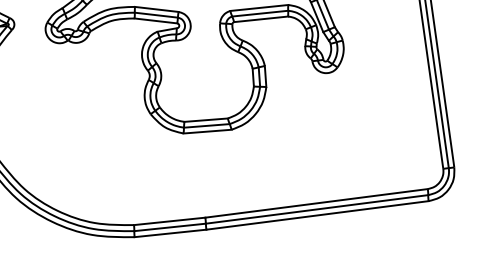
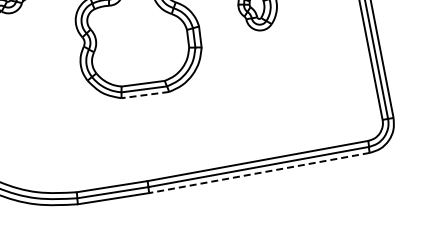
line: (207, 131) -> (145, 94), solid -> dashed
line: (317, 215) -> (259, 173), solid -> dashed

